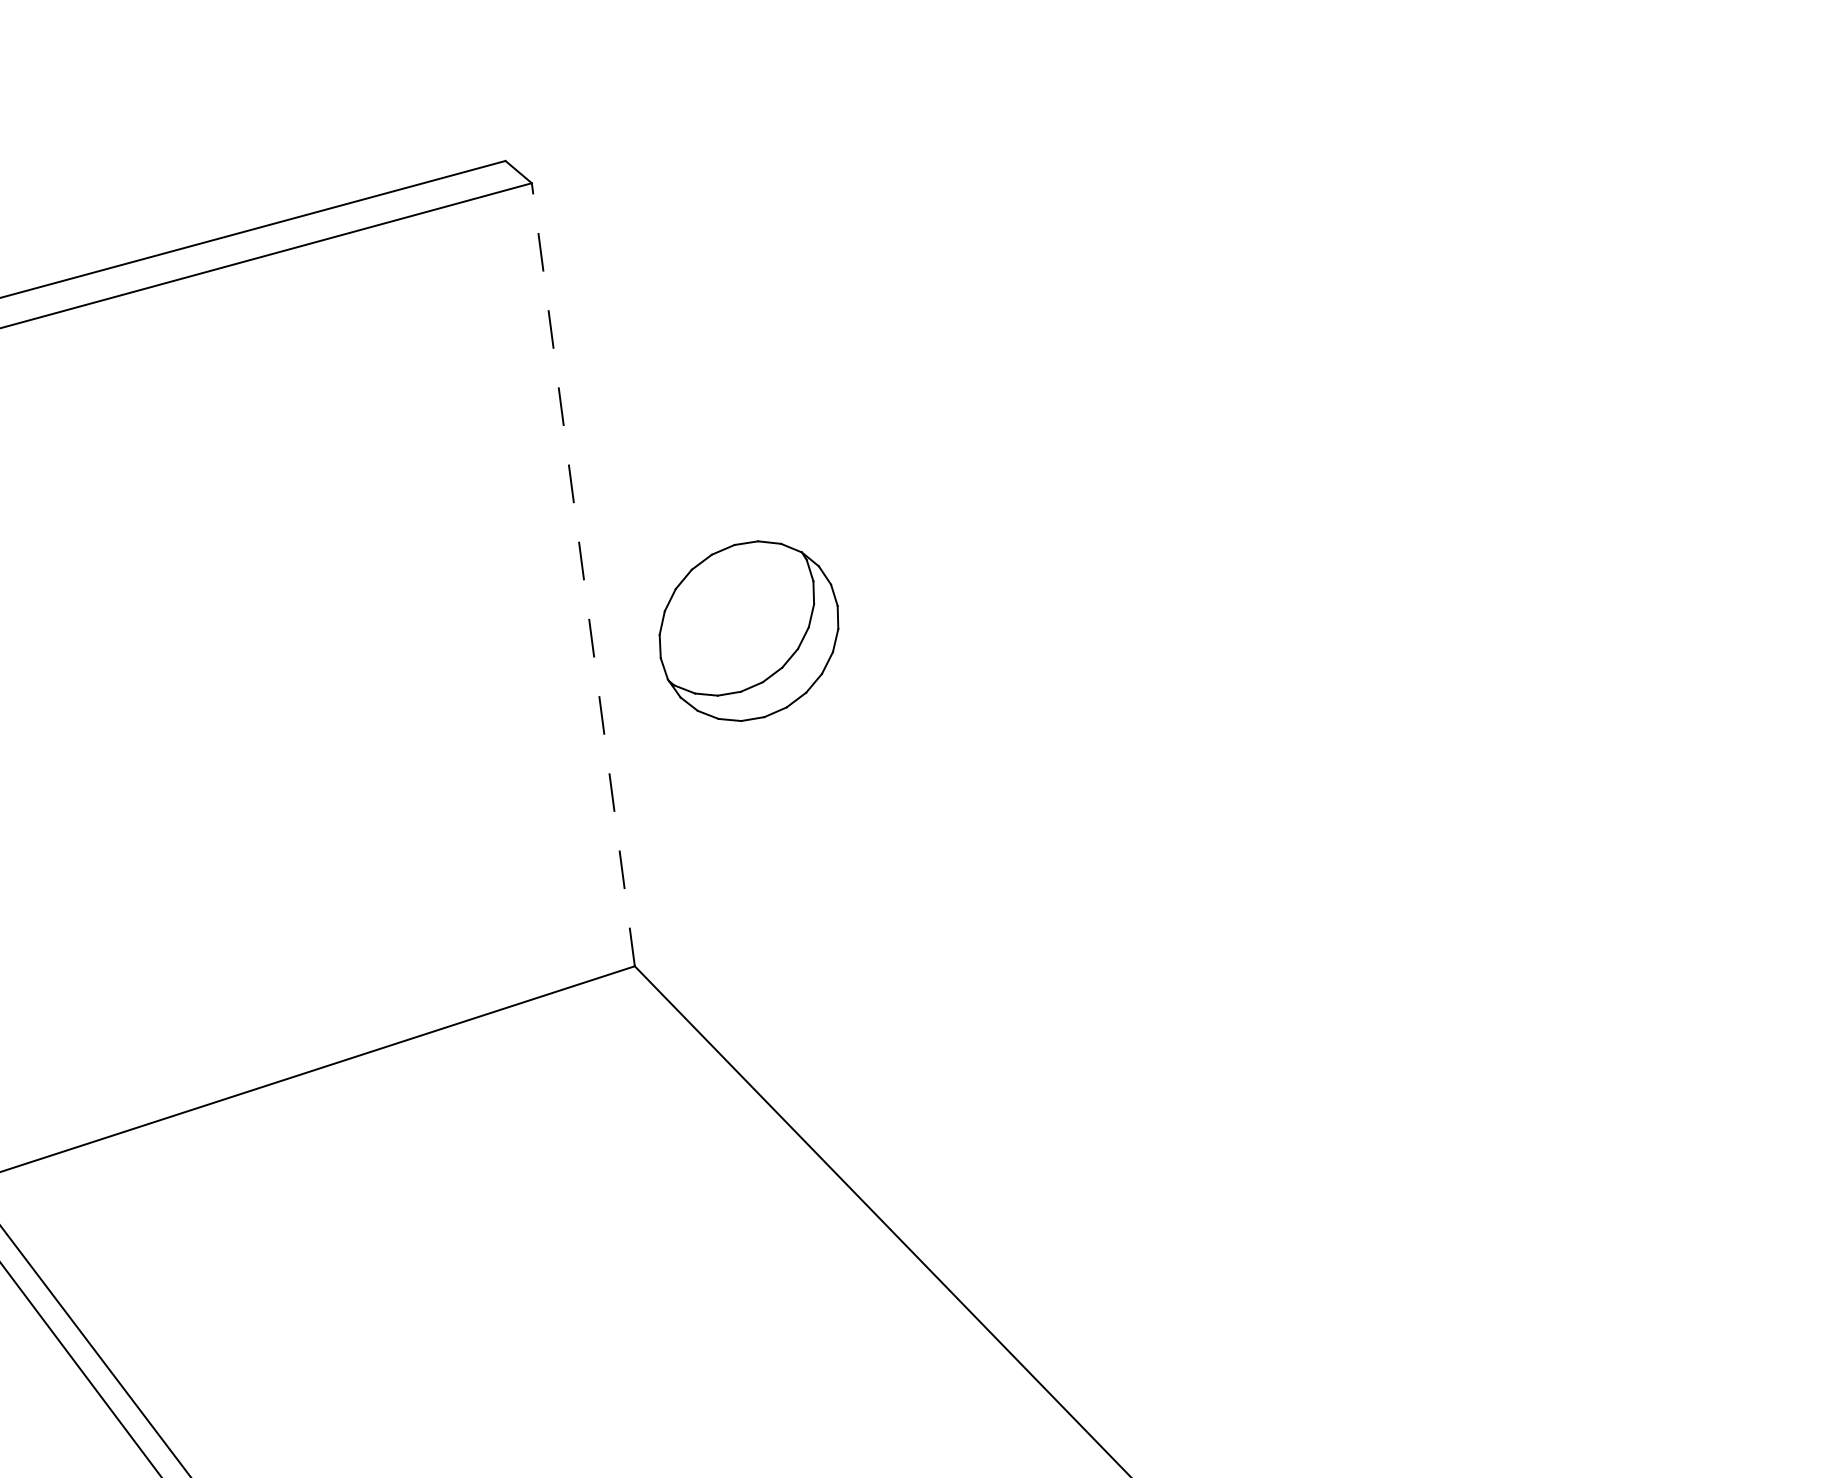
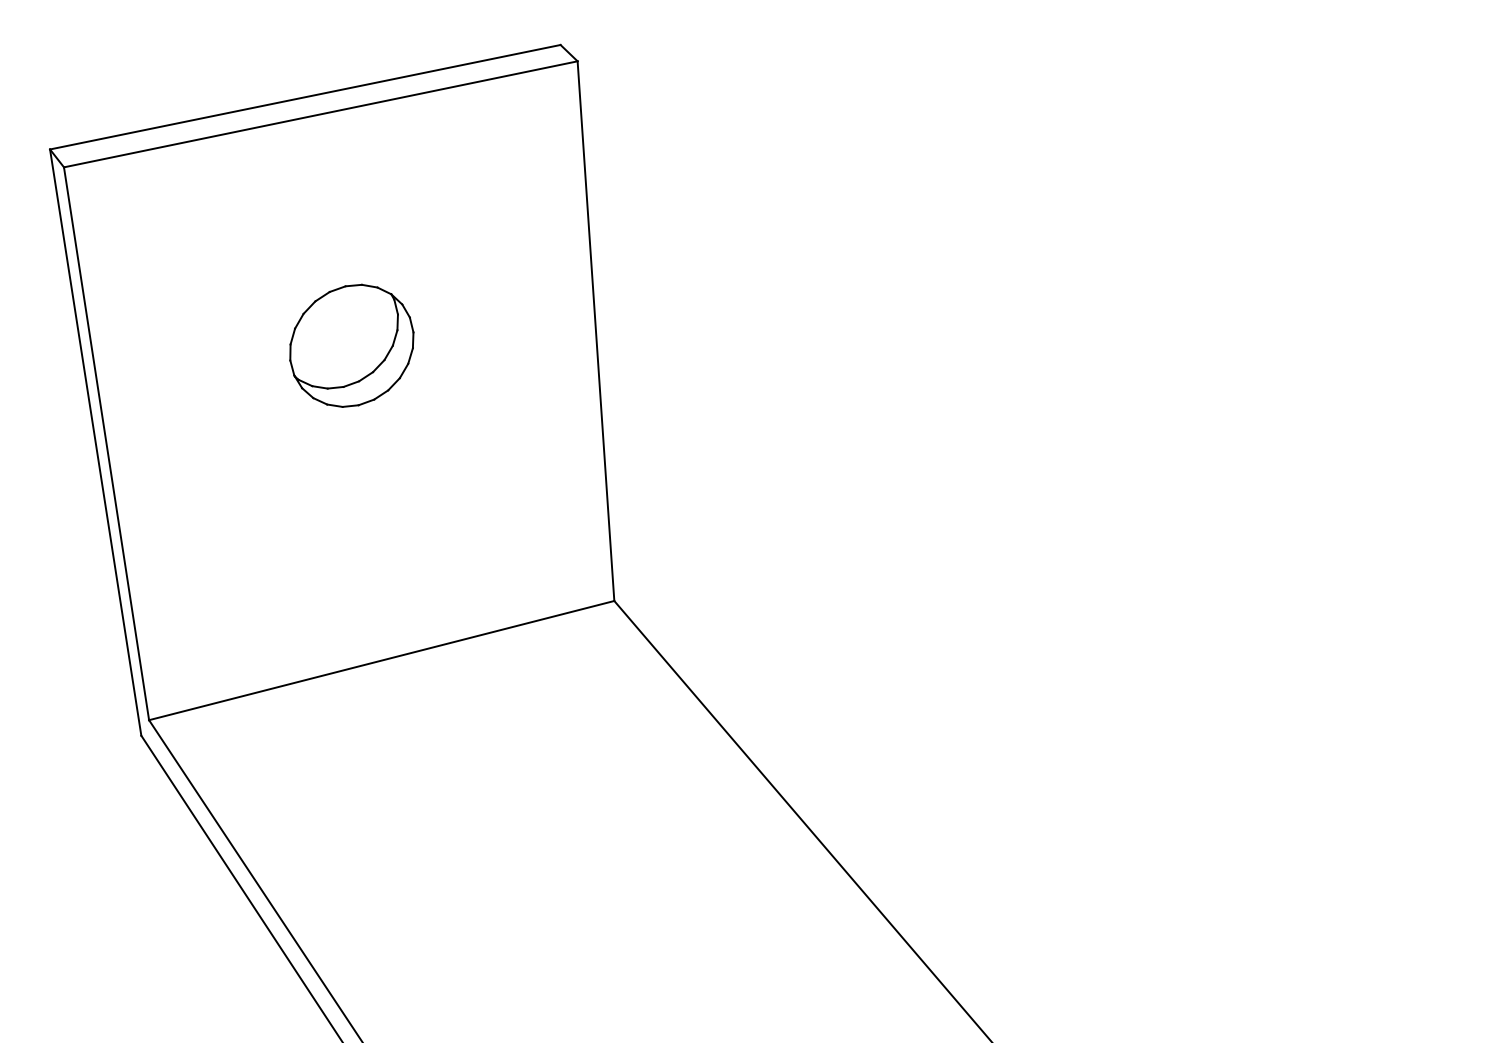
line: (582, 573) -> (595, 330), dashed -> solid
part: (748, 630) -> (351, 345), moved

